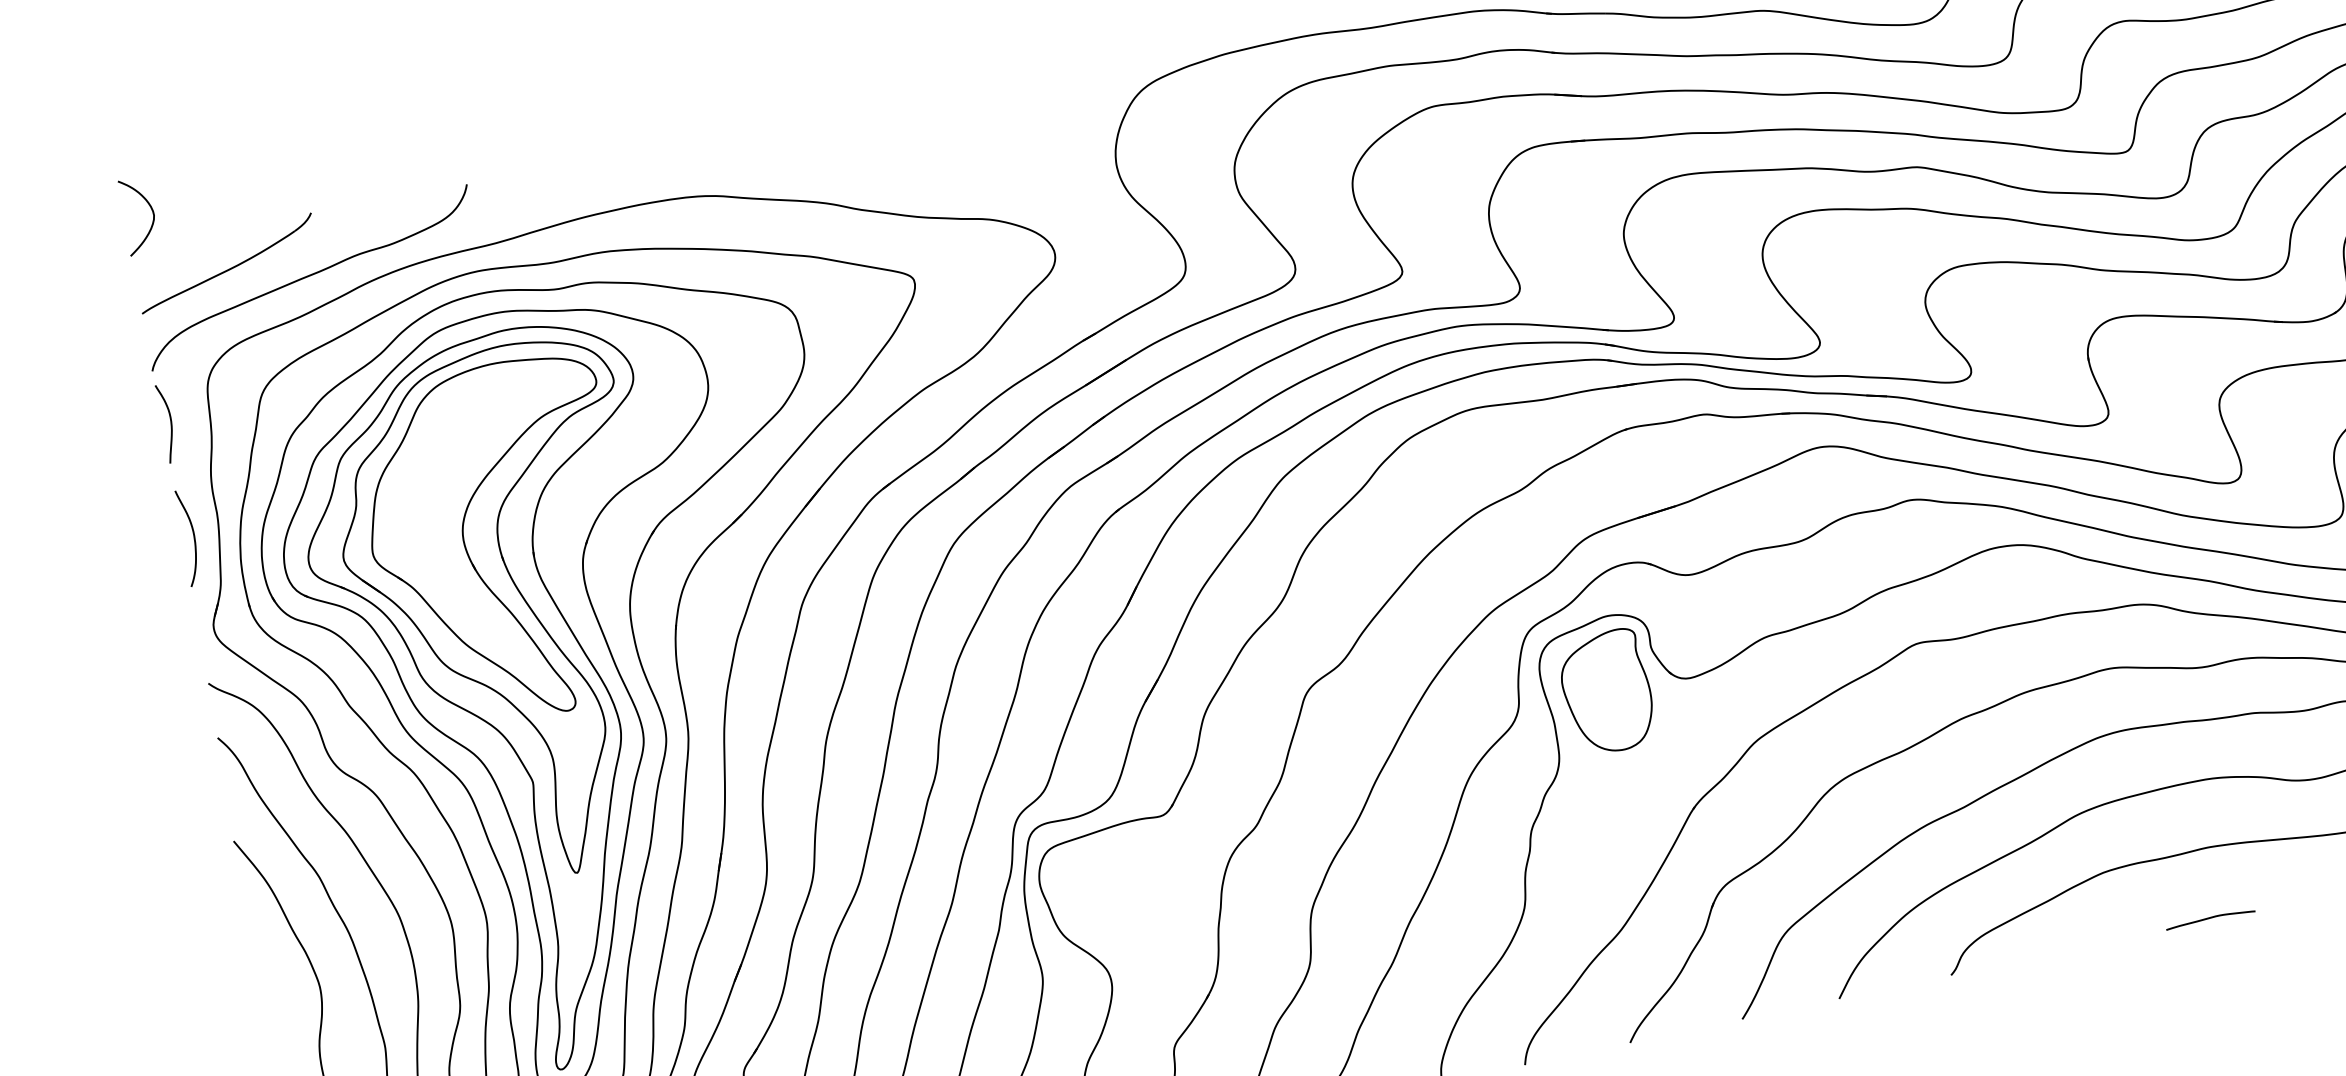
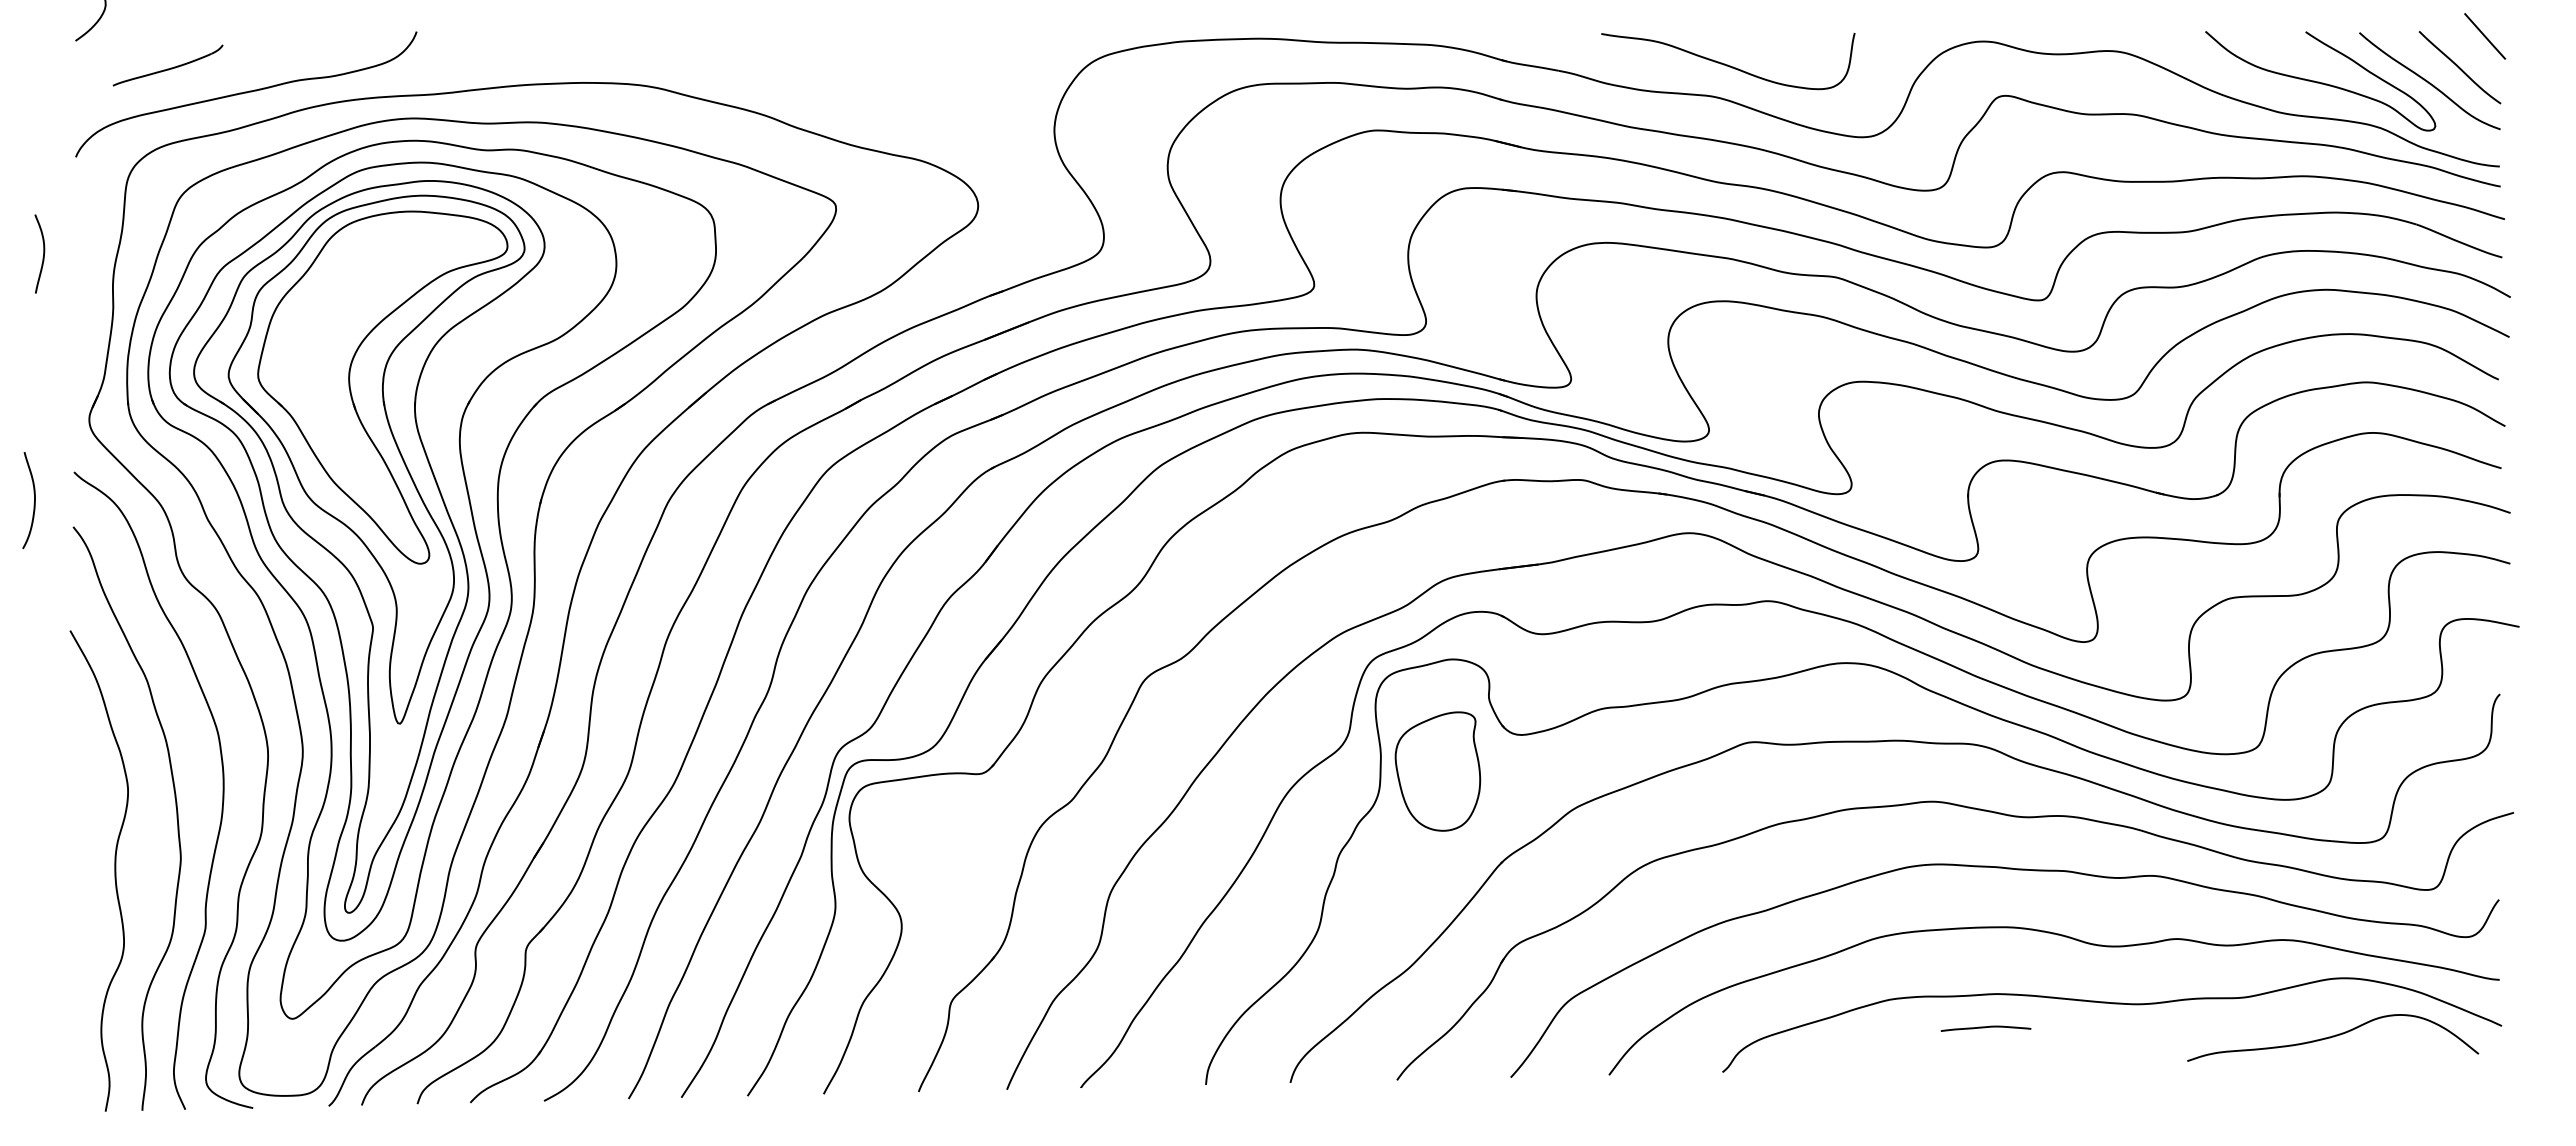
part: (226, 263) -> (167, 65), size x0.6
curve: (170, 422) -> (43, 253), moved
curve: (193, 540) -> (33, 503), moved
part: (1606, 692) -> (1437, 771), moved
curve: (2210, 919) -> (1985, 1028), moved

